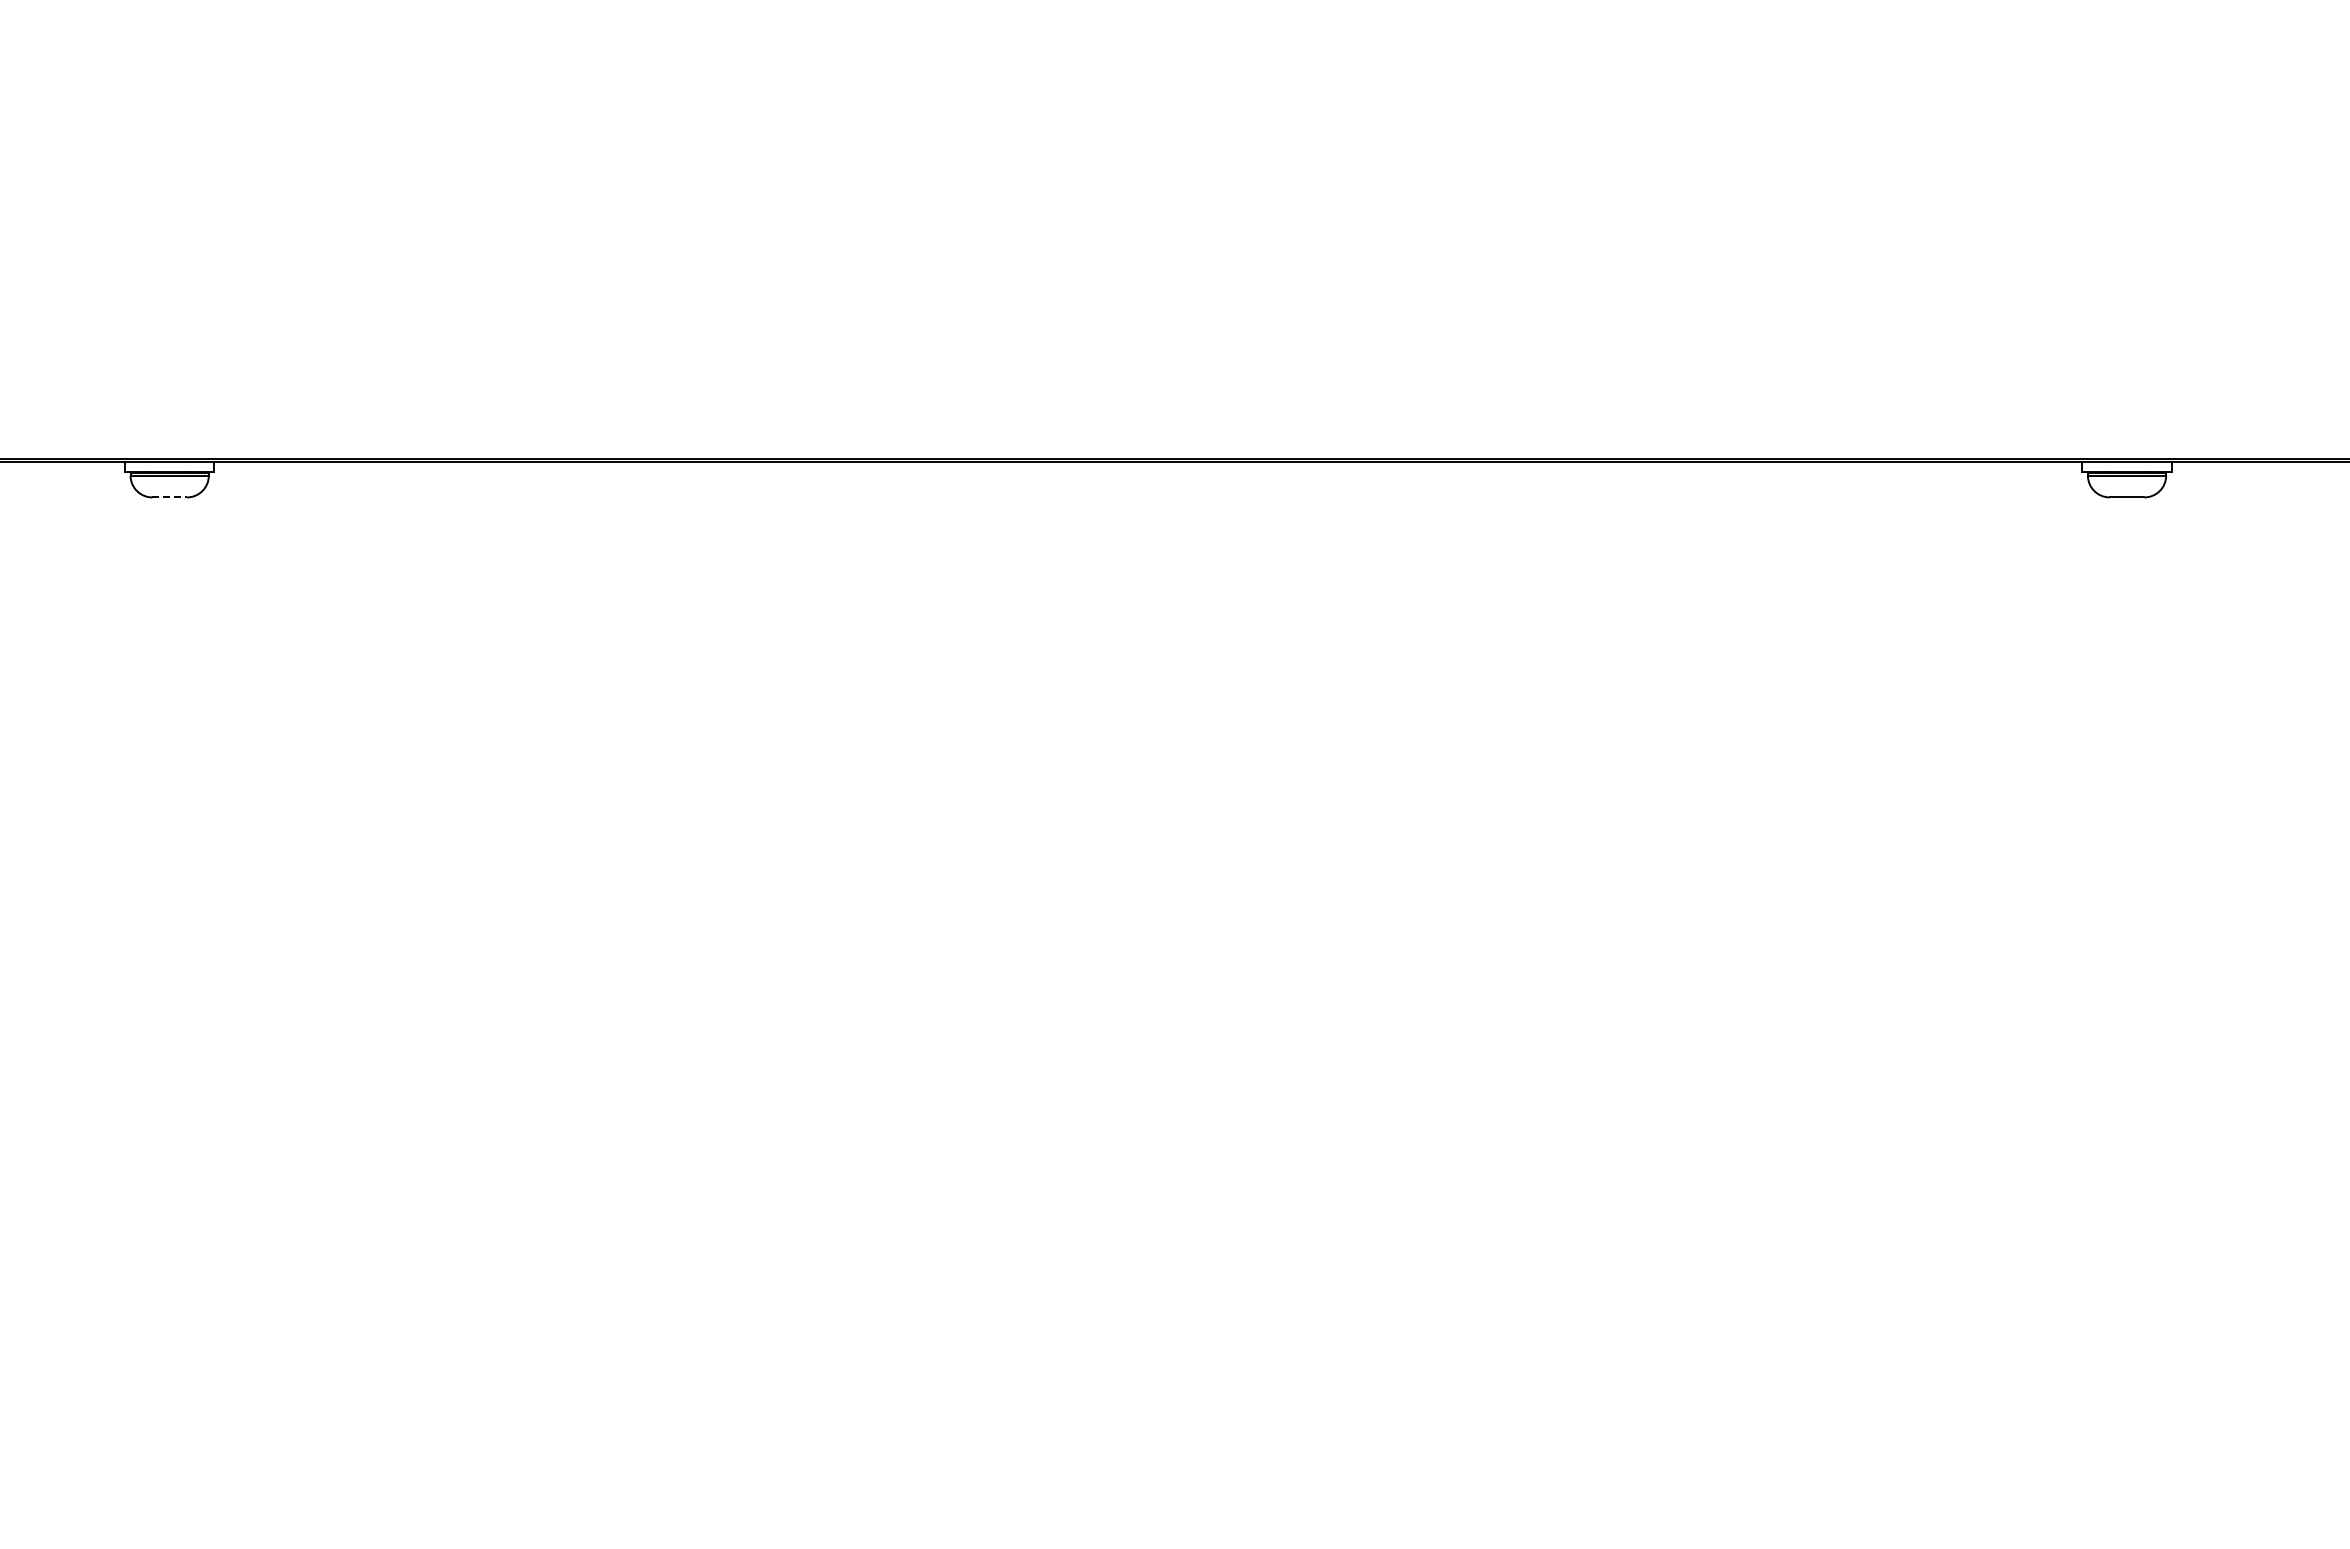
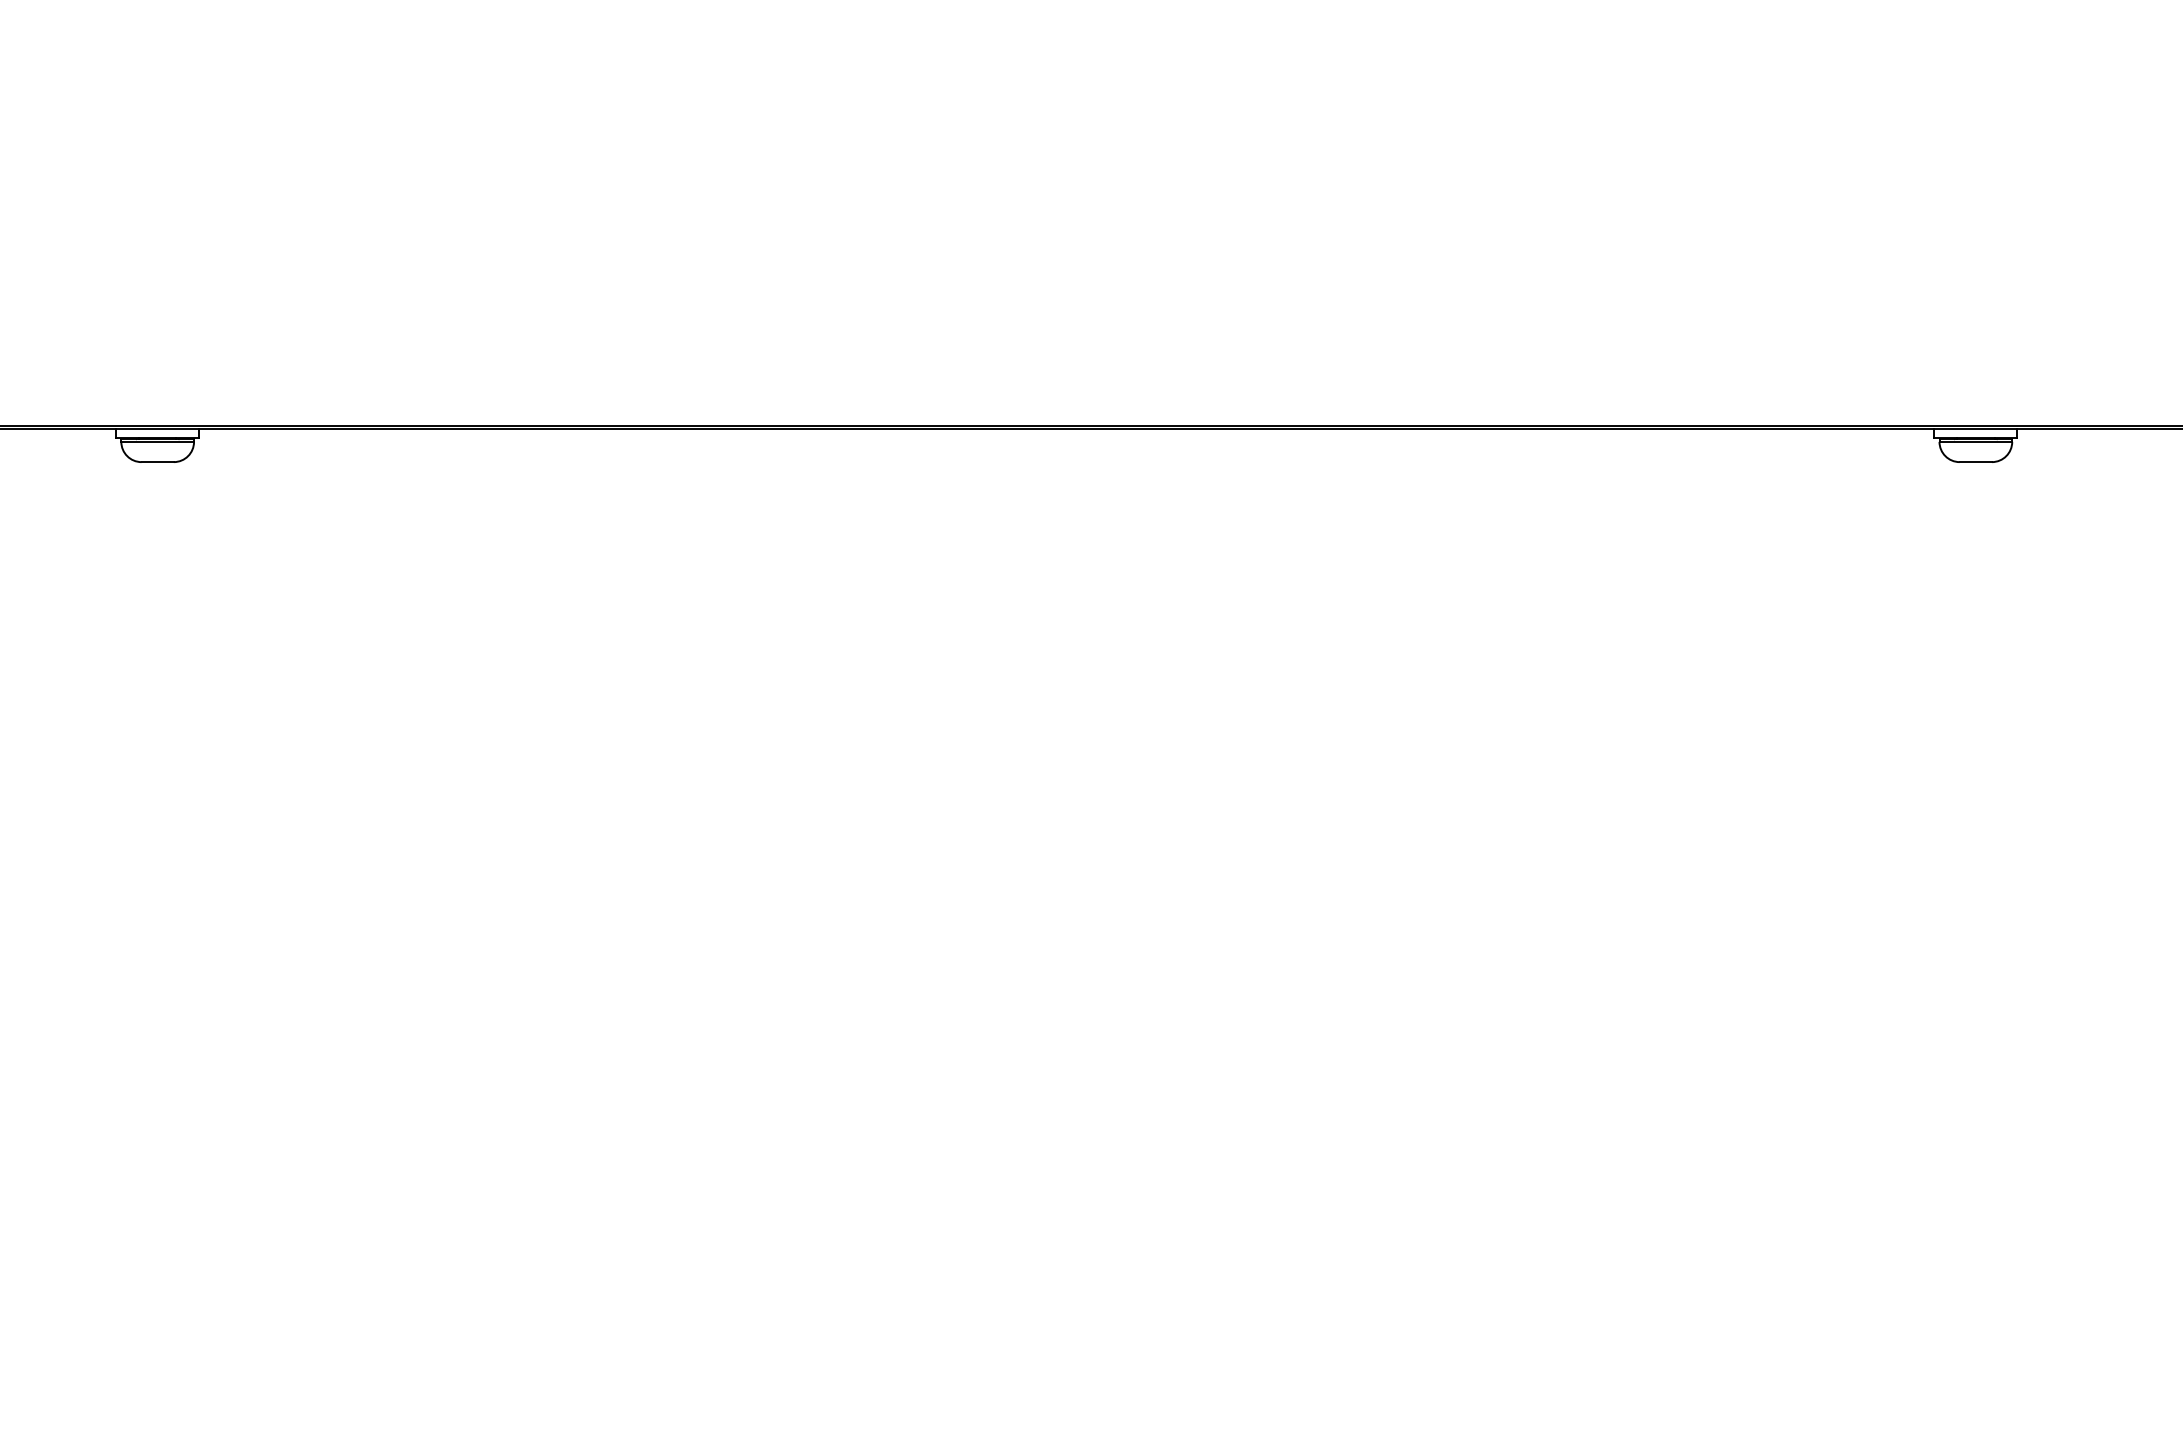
line: (170, 497) -> (158, 462), dashed -> solid

